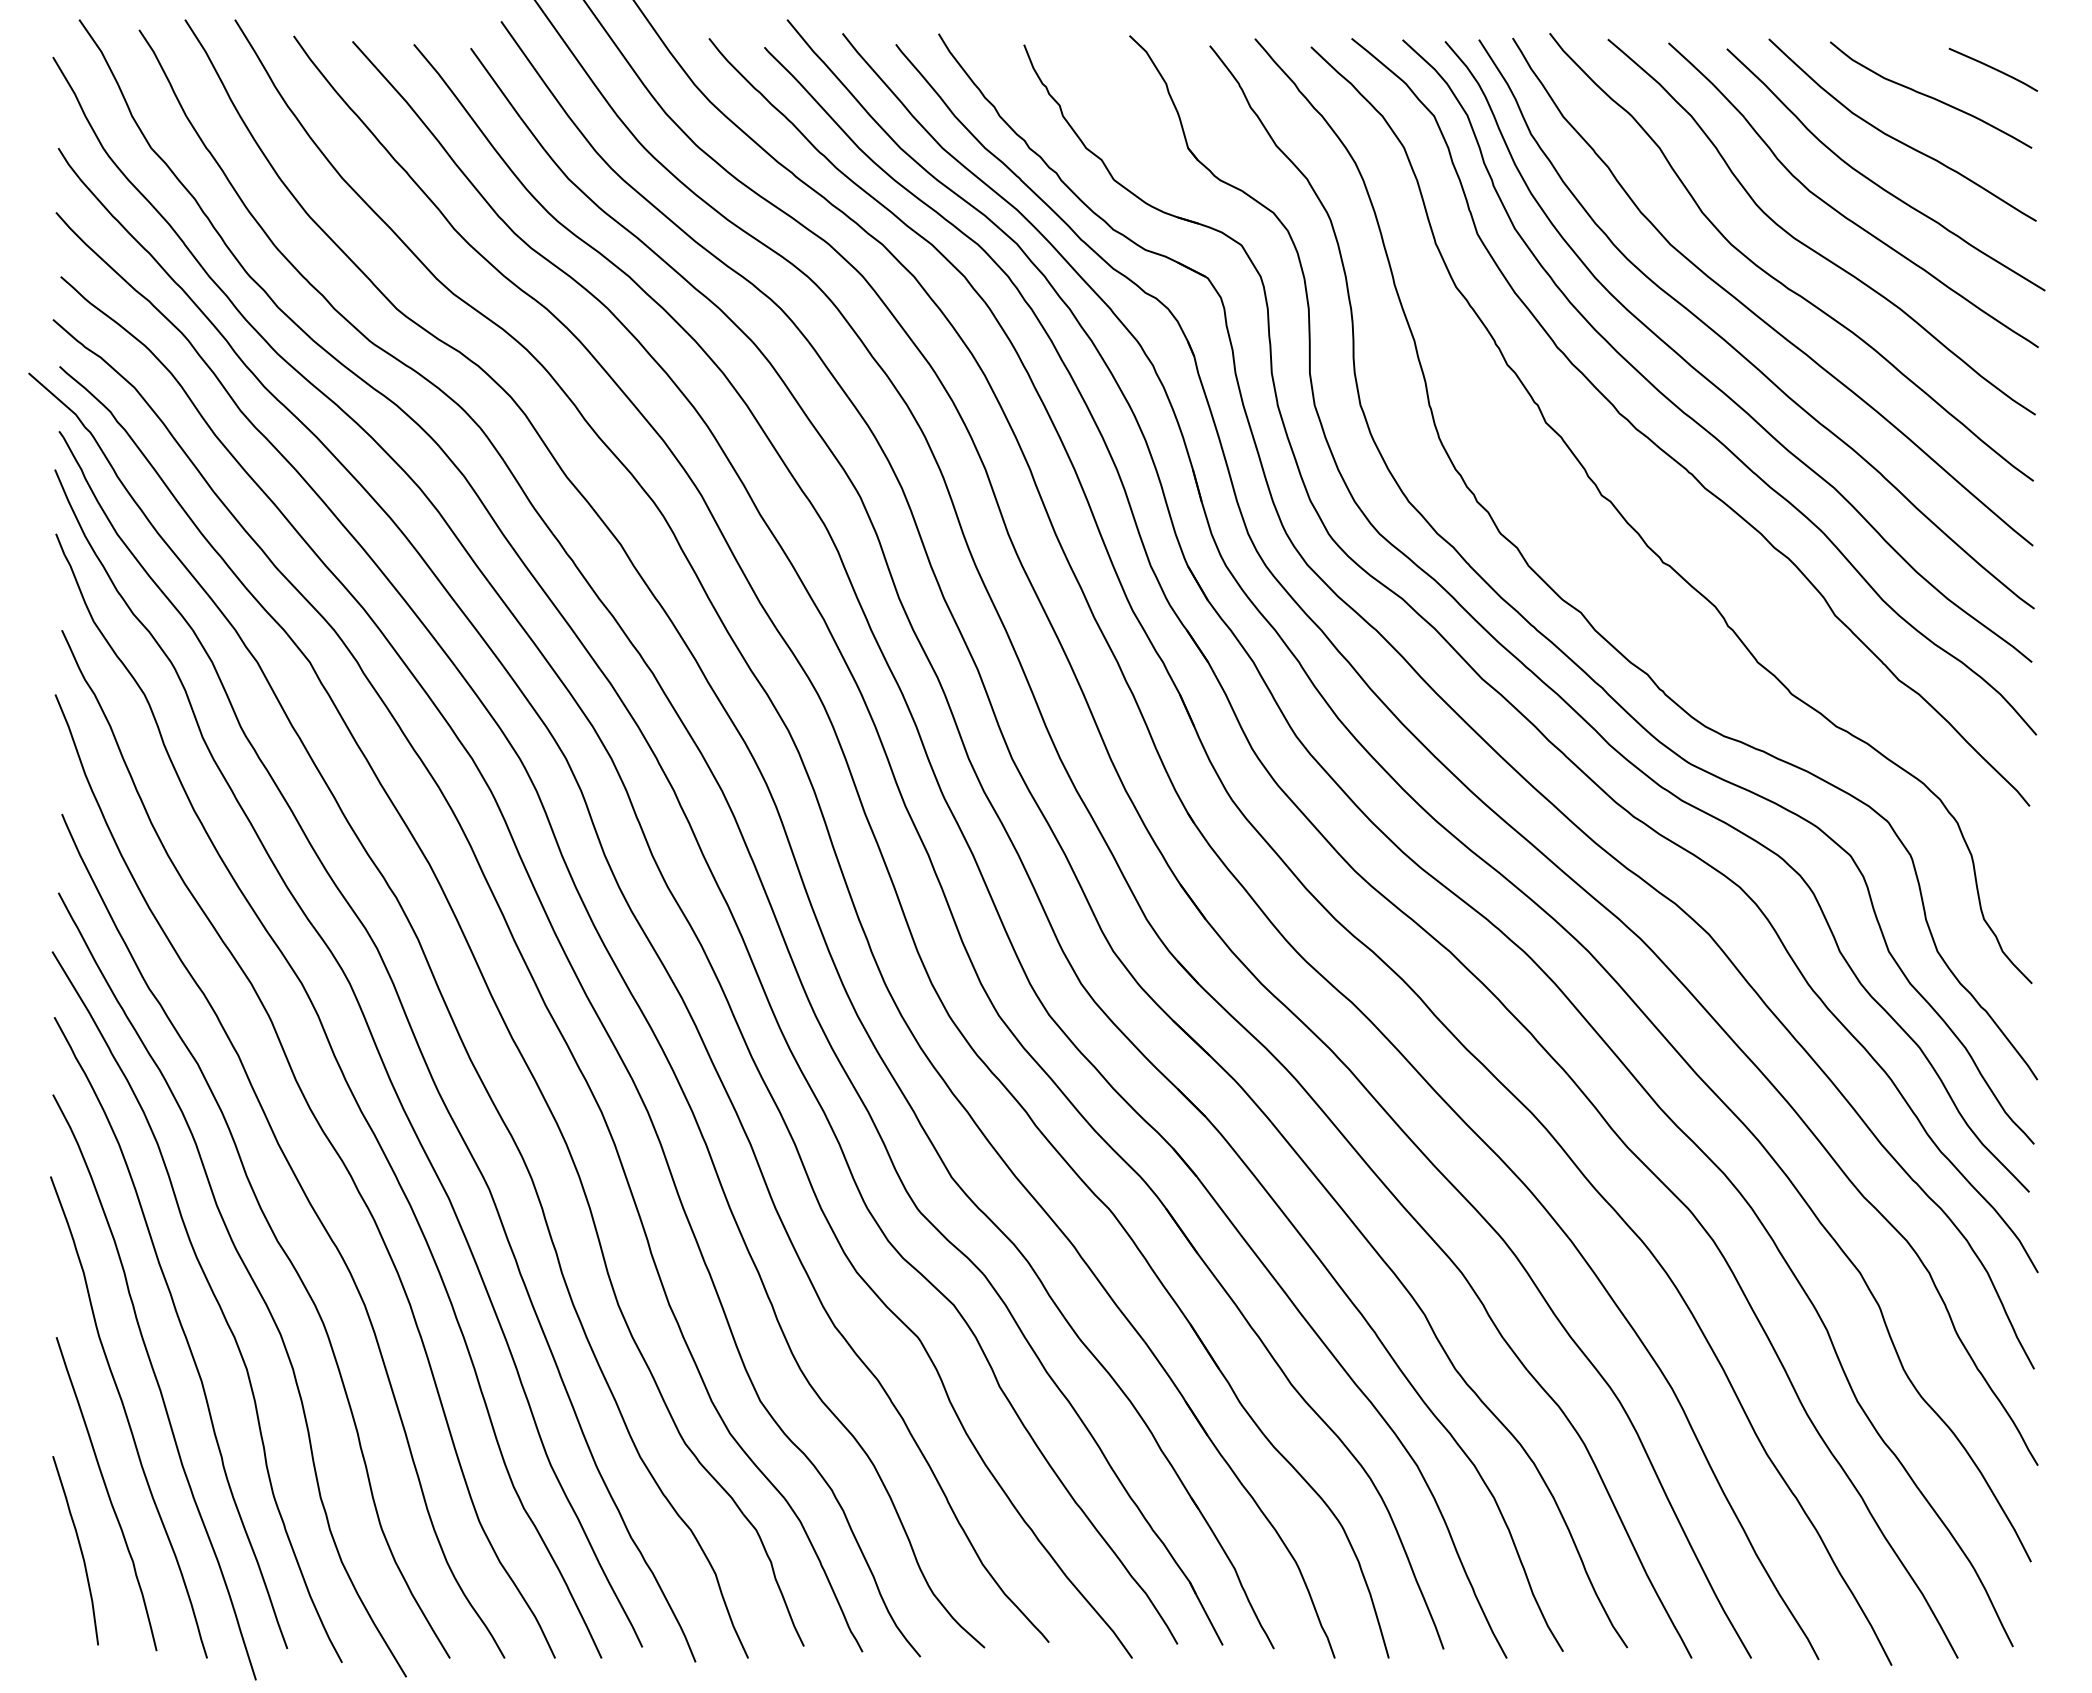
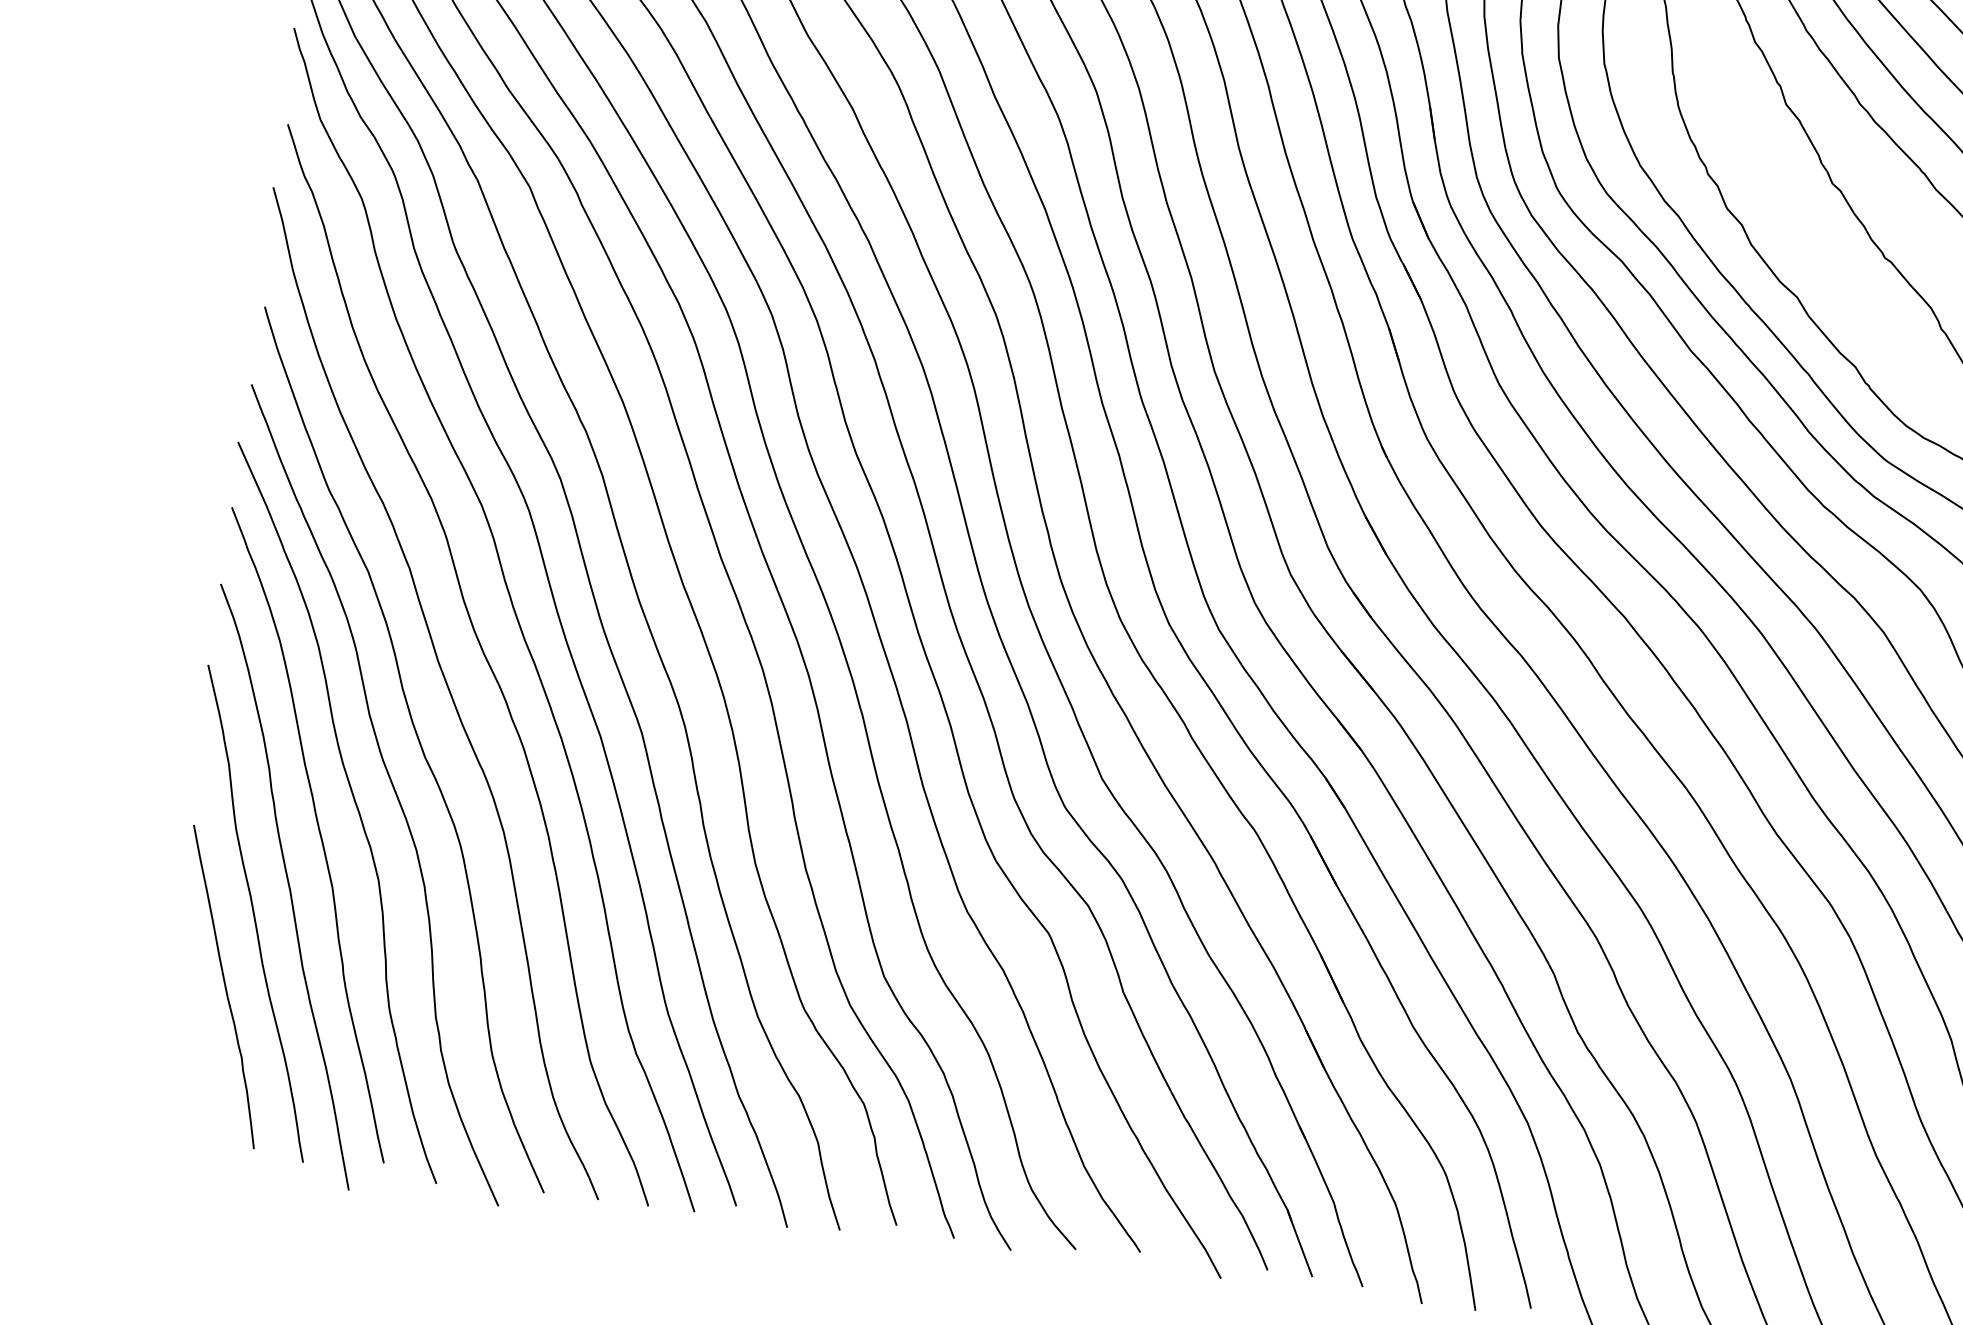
curve: (79, 1548) -> (190, 1037), removed

